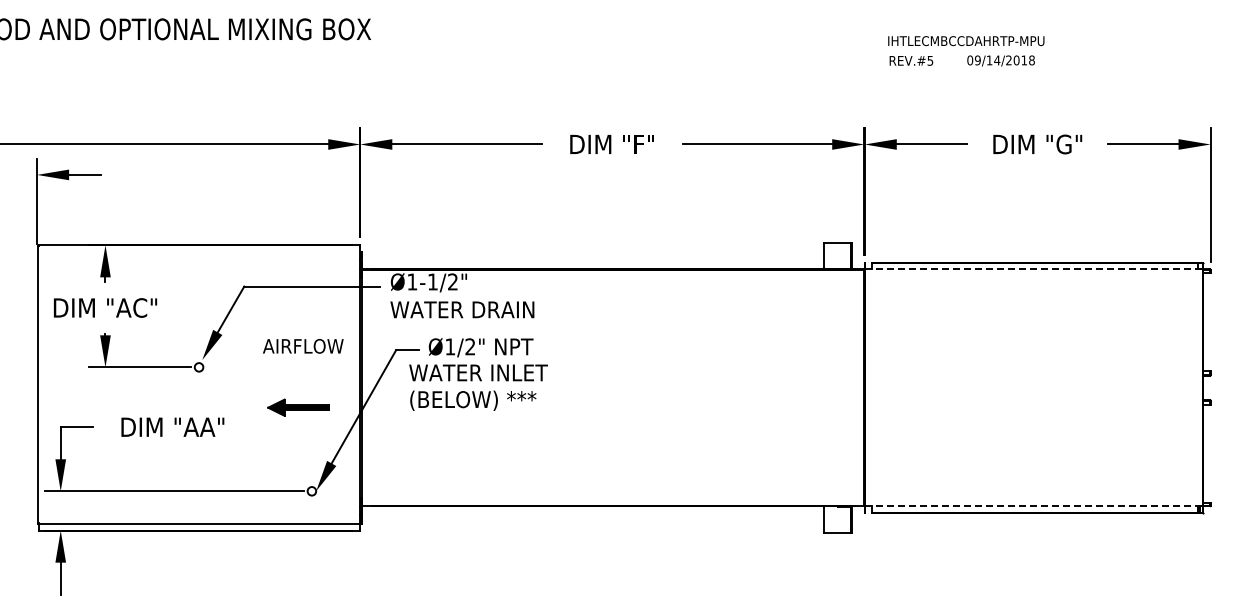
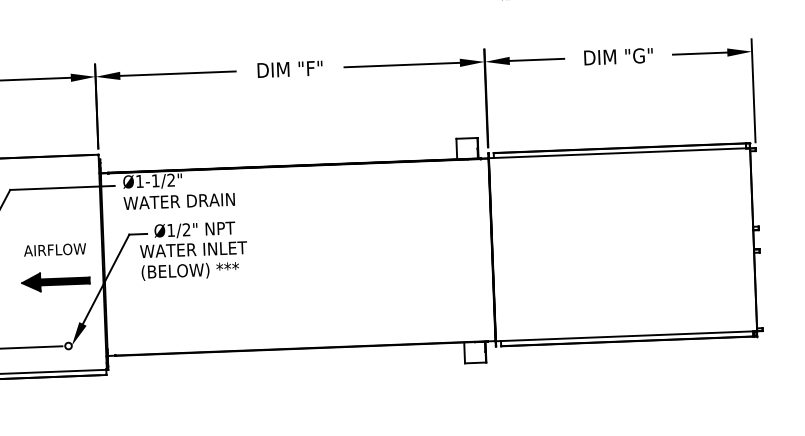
line: (1031, 269) -> (617, 153), dashed -> solid
text: (303, 346) -> (55, 250), moved
part: (298, 407) -> (55, 281), size x1.43
line: (1031, 506) -> (624, 336), dashed -> solid

